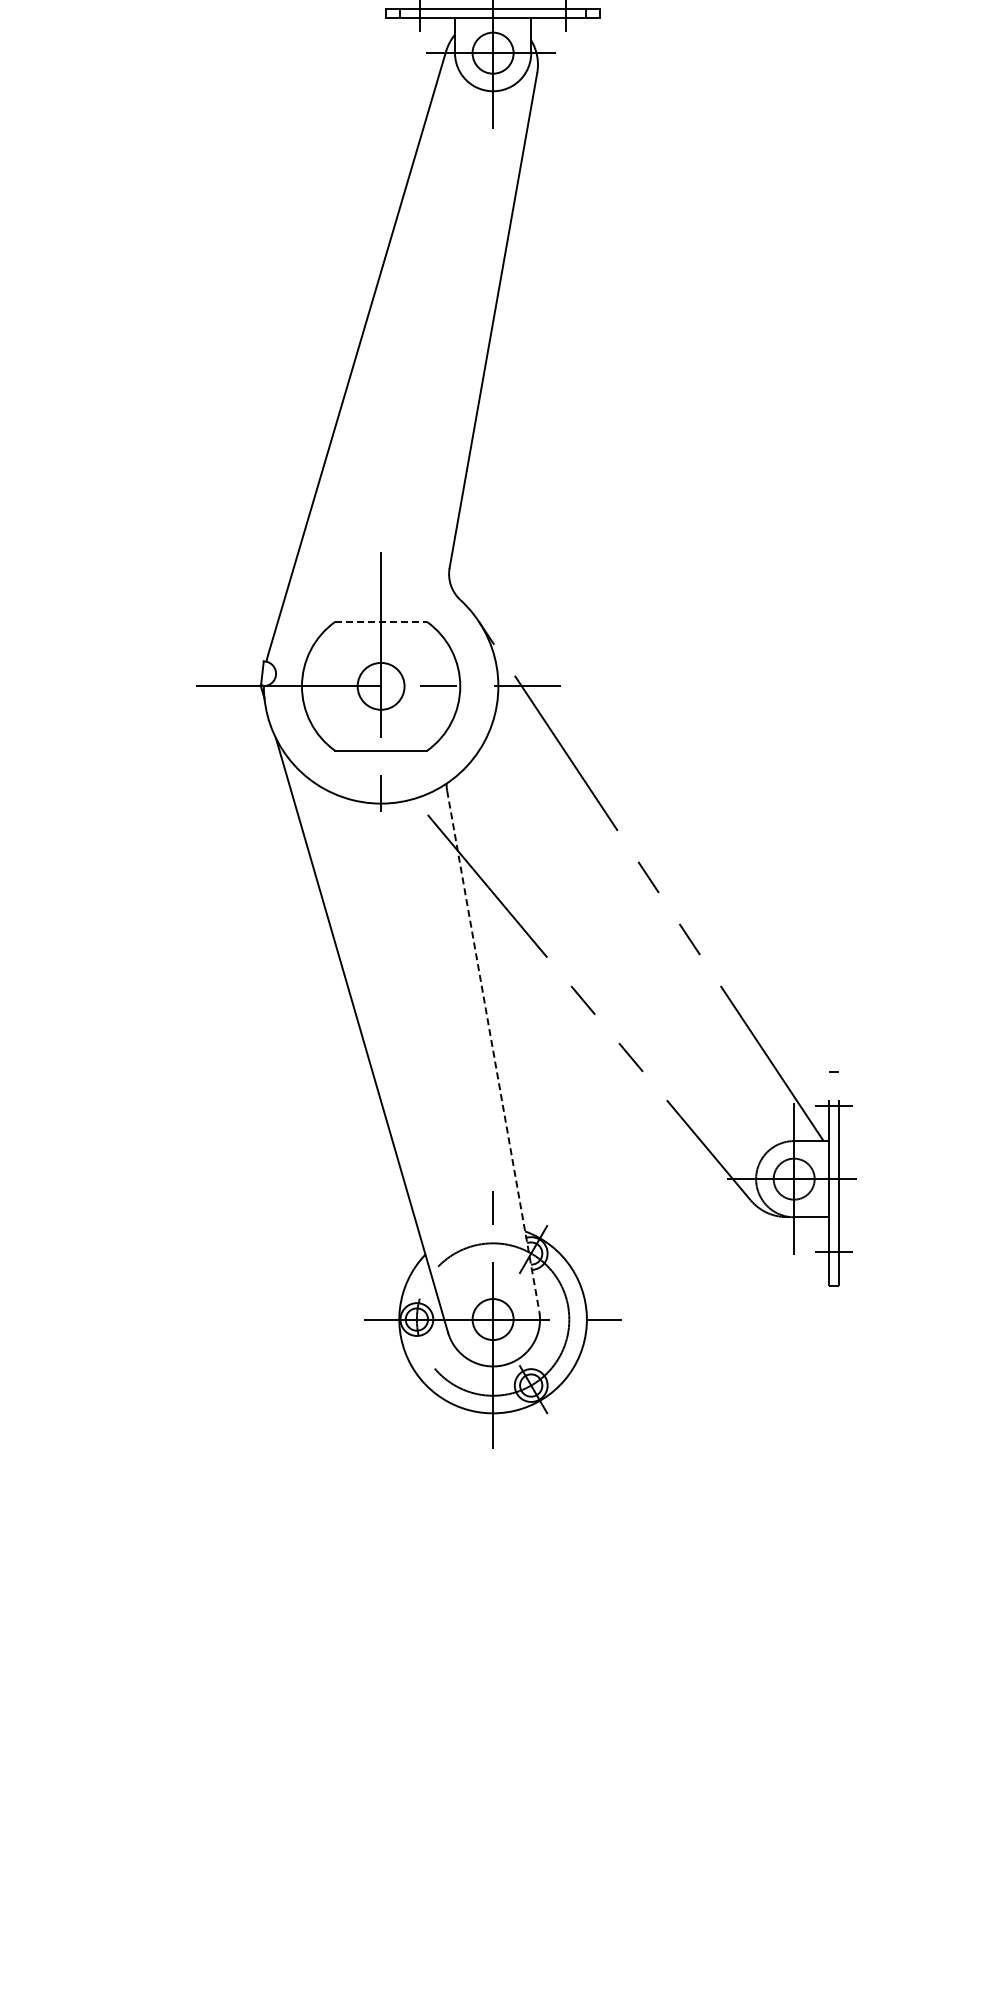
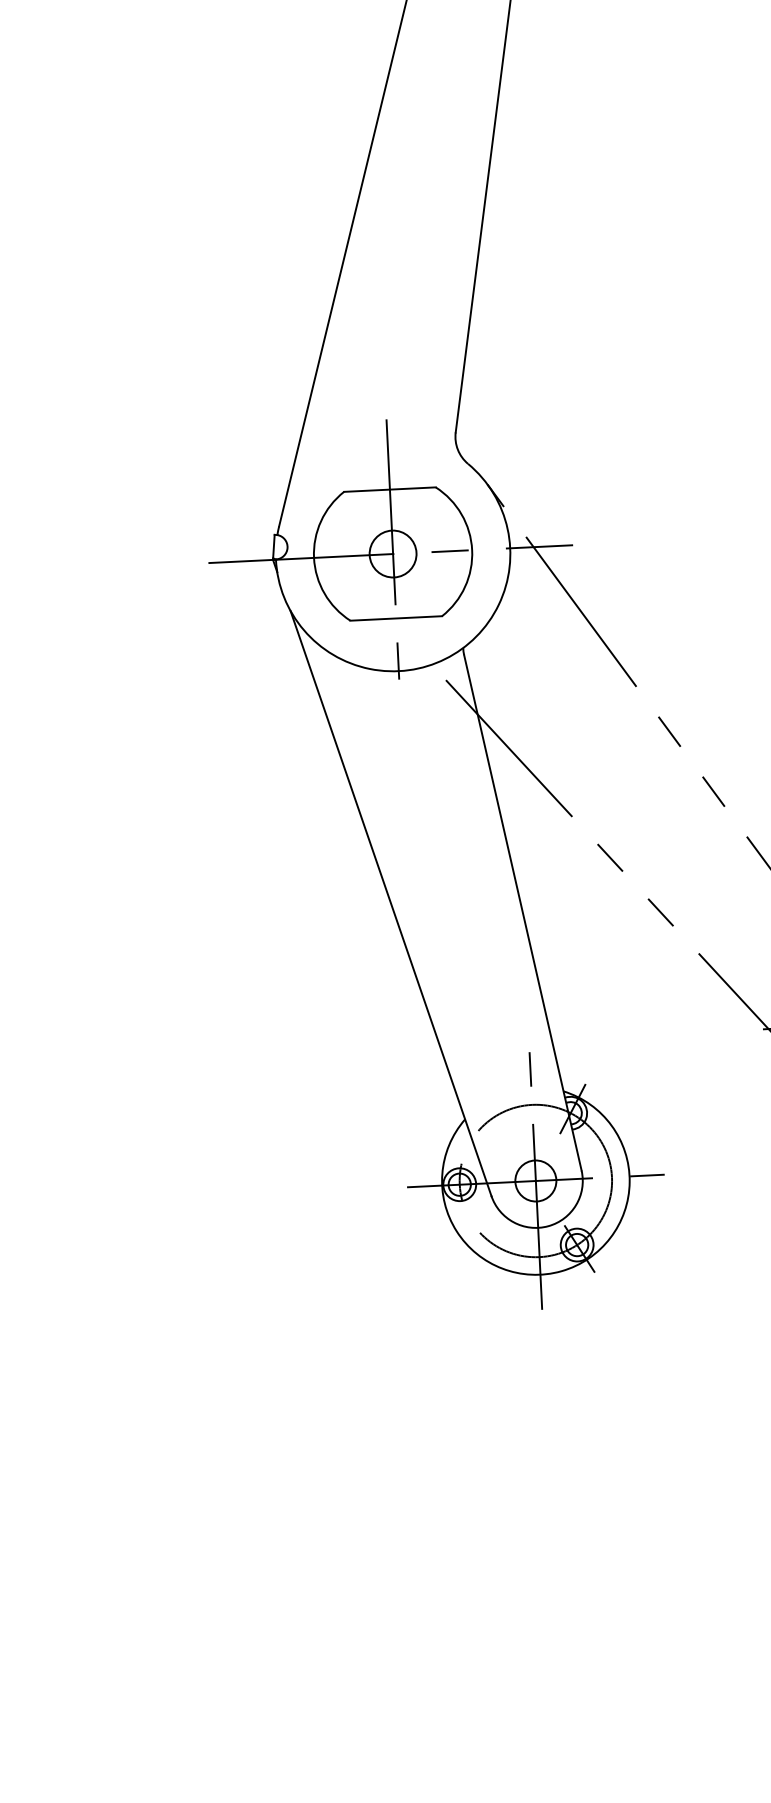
line: (381, 621) -> (390, 489), dashed -> solid
line: (493, 1051) -> (523, 913), dashed -> solid

